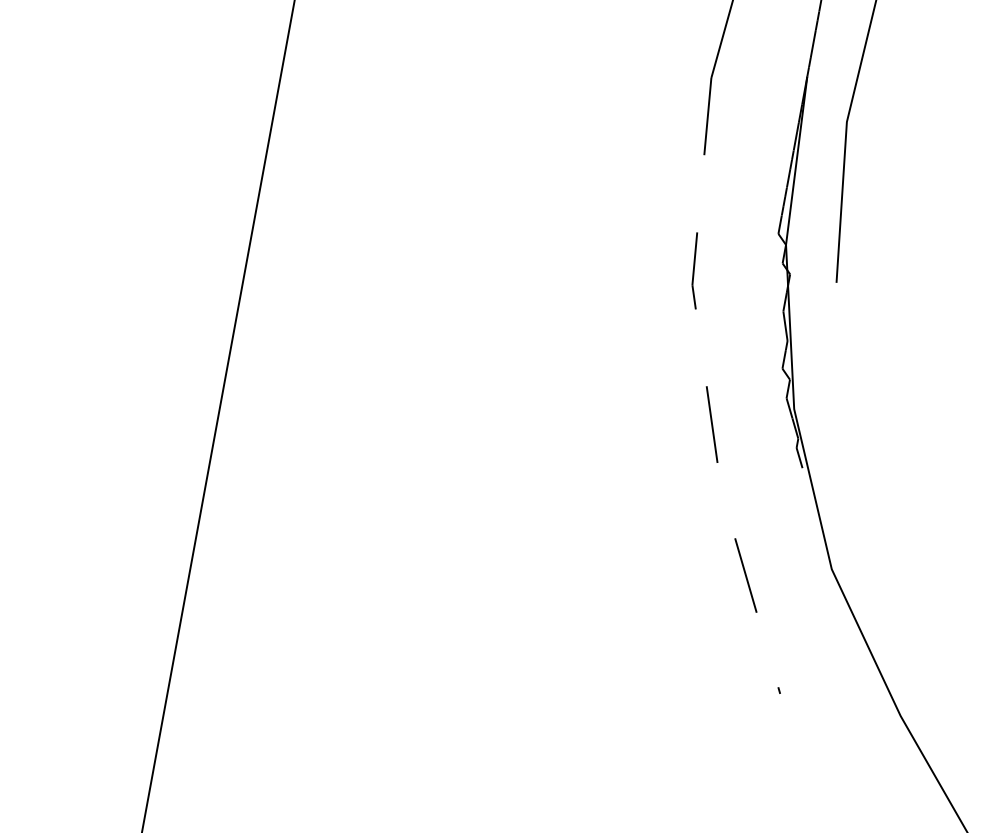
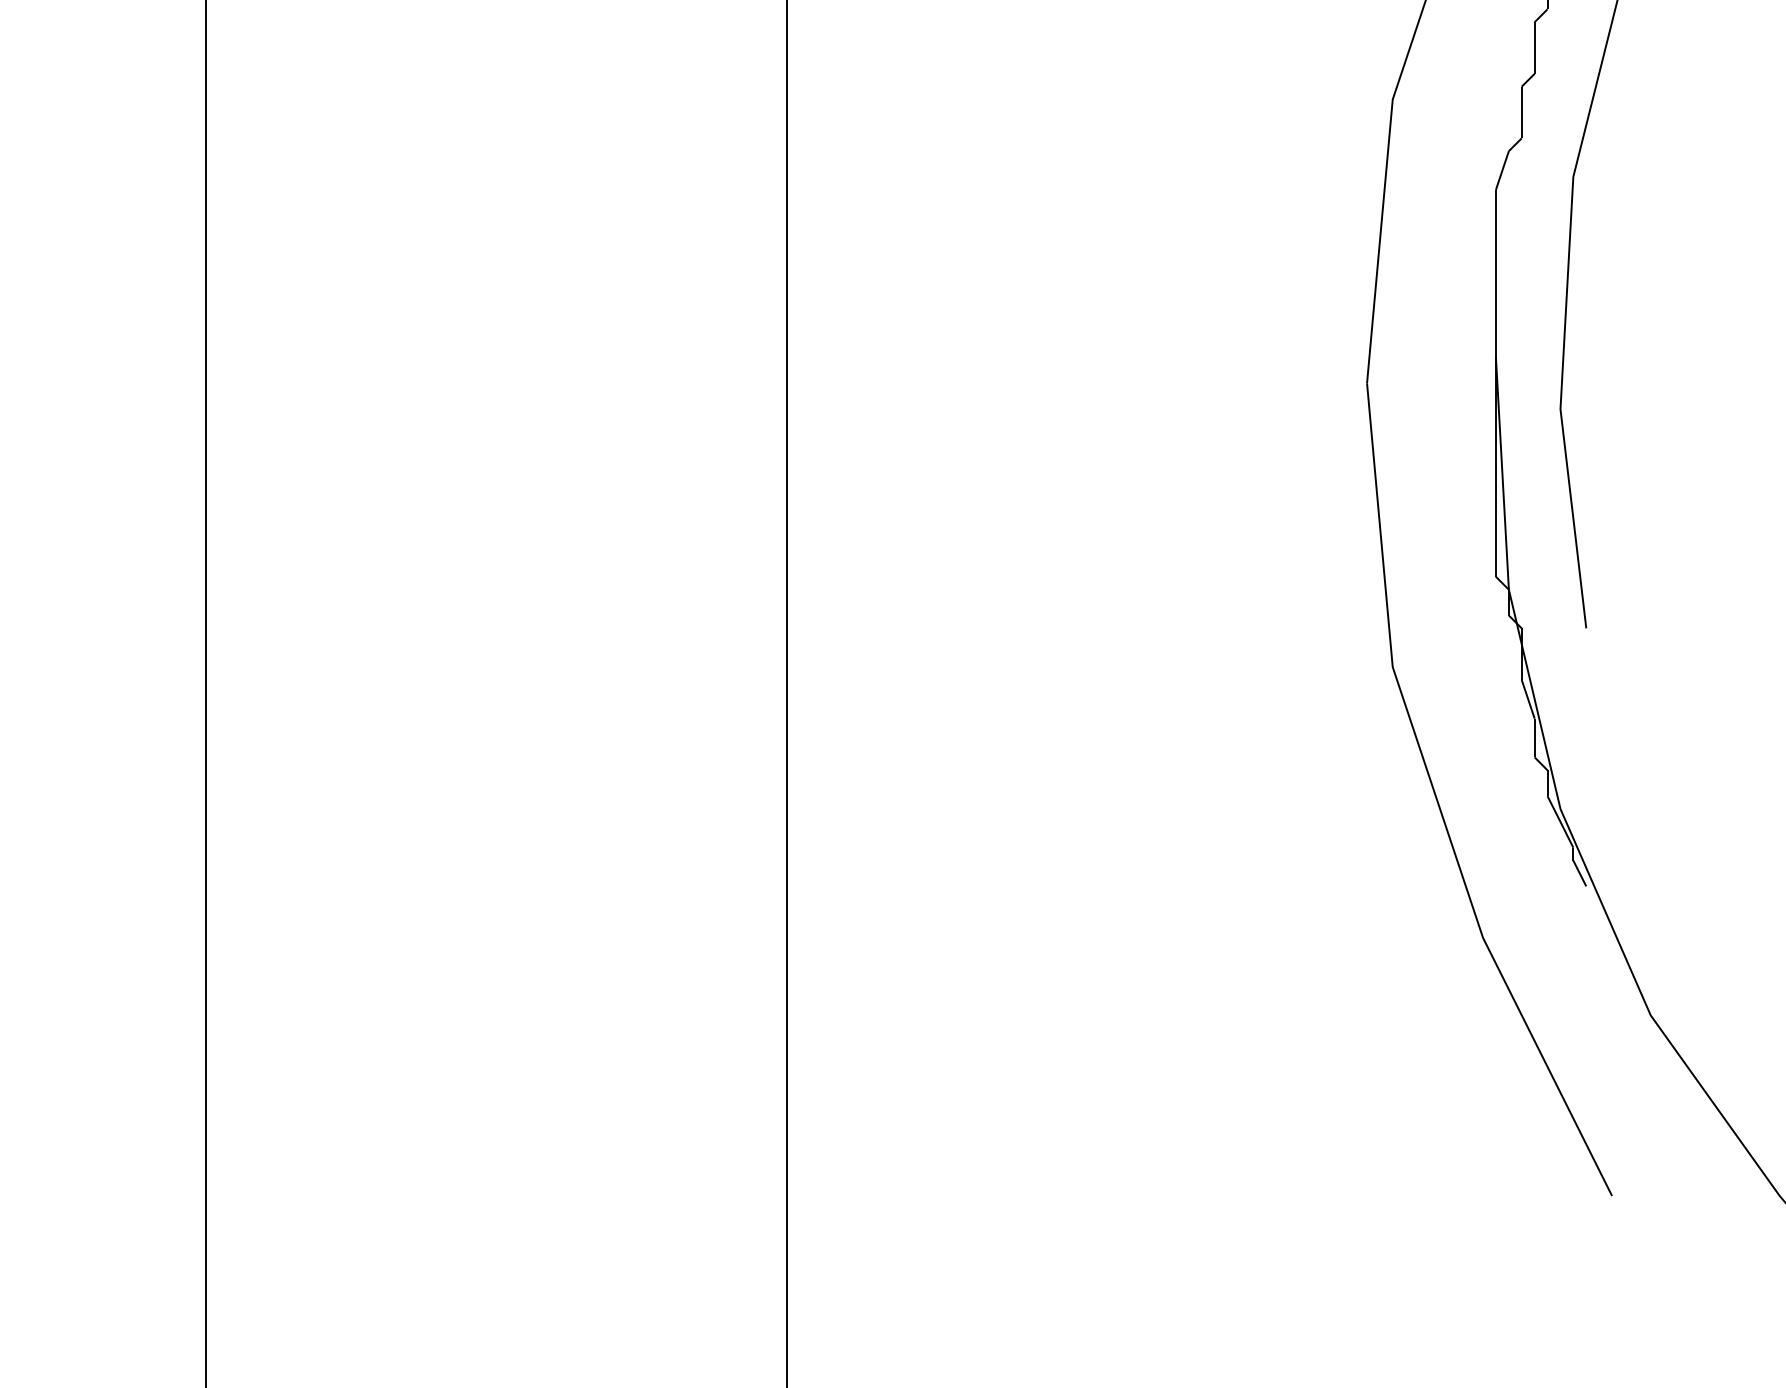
line: (707, 389) -> (1438, 804), dashed -> solid

